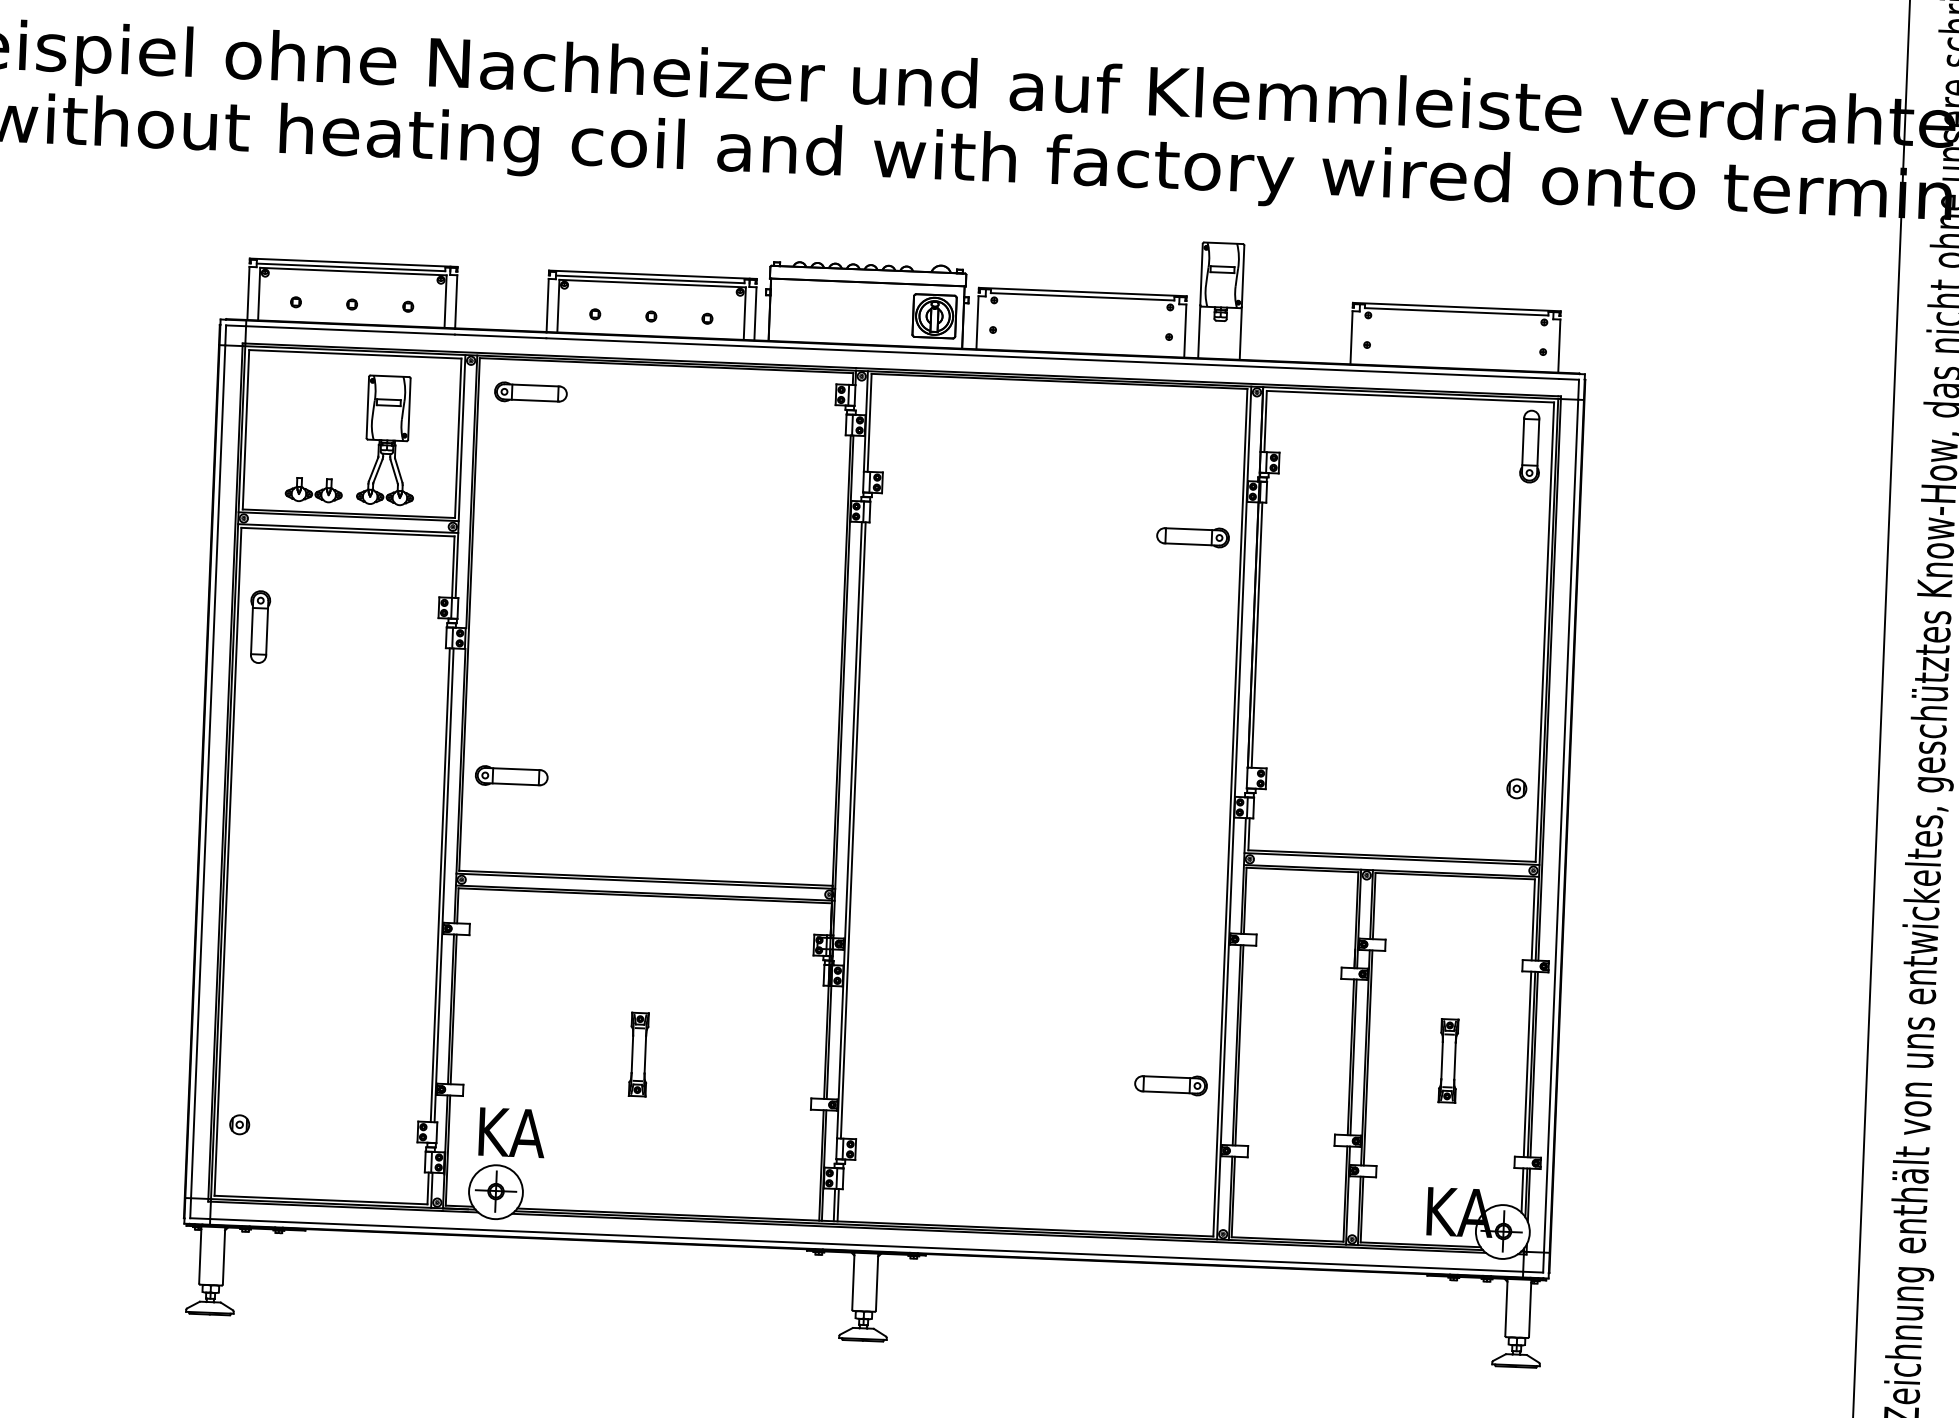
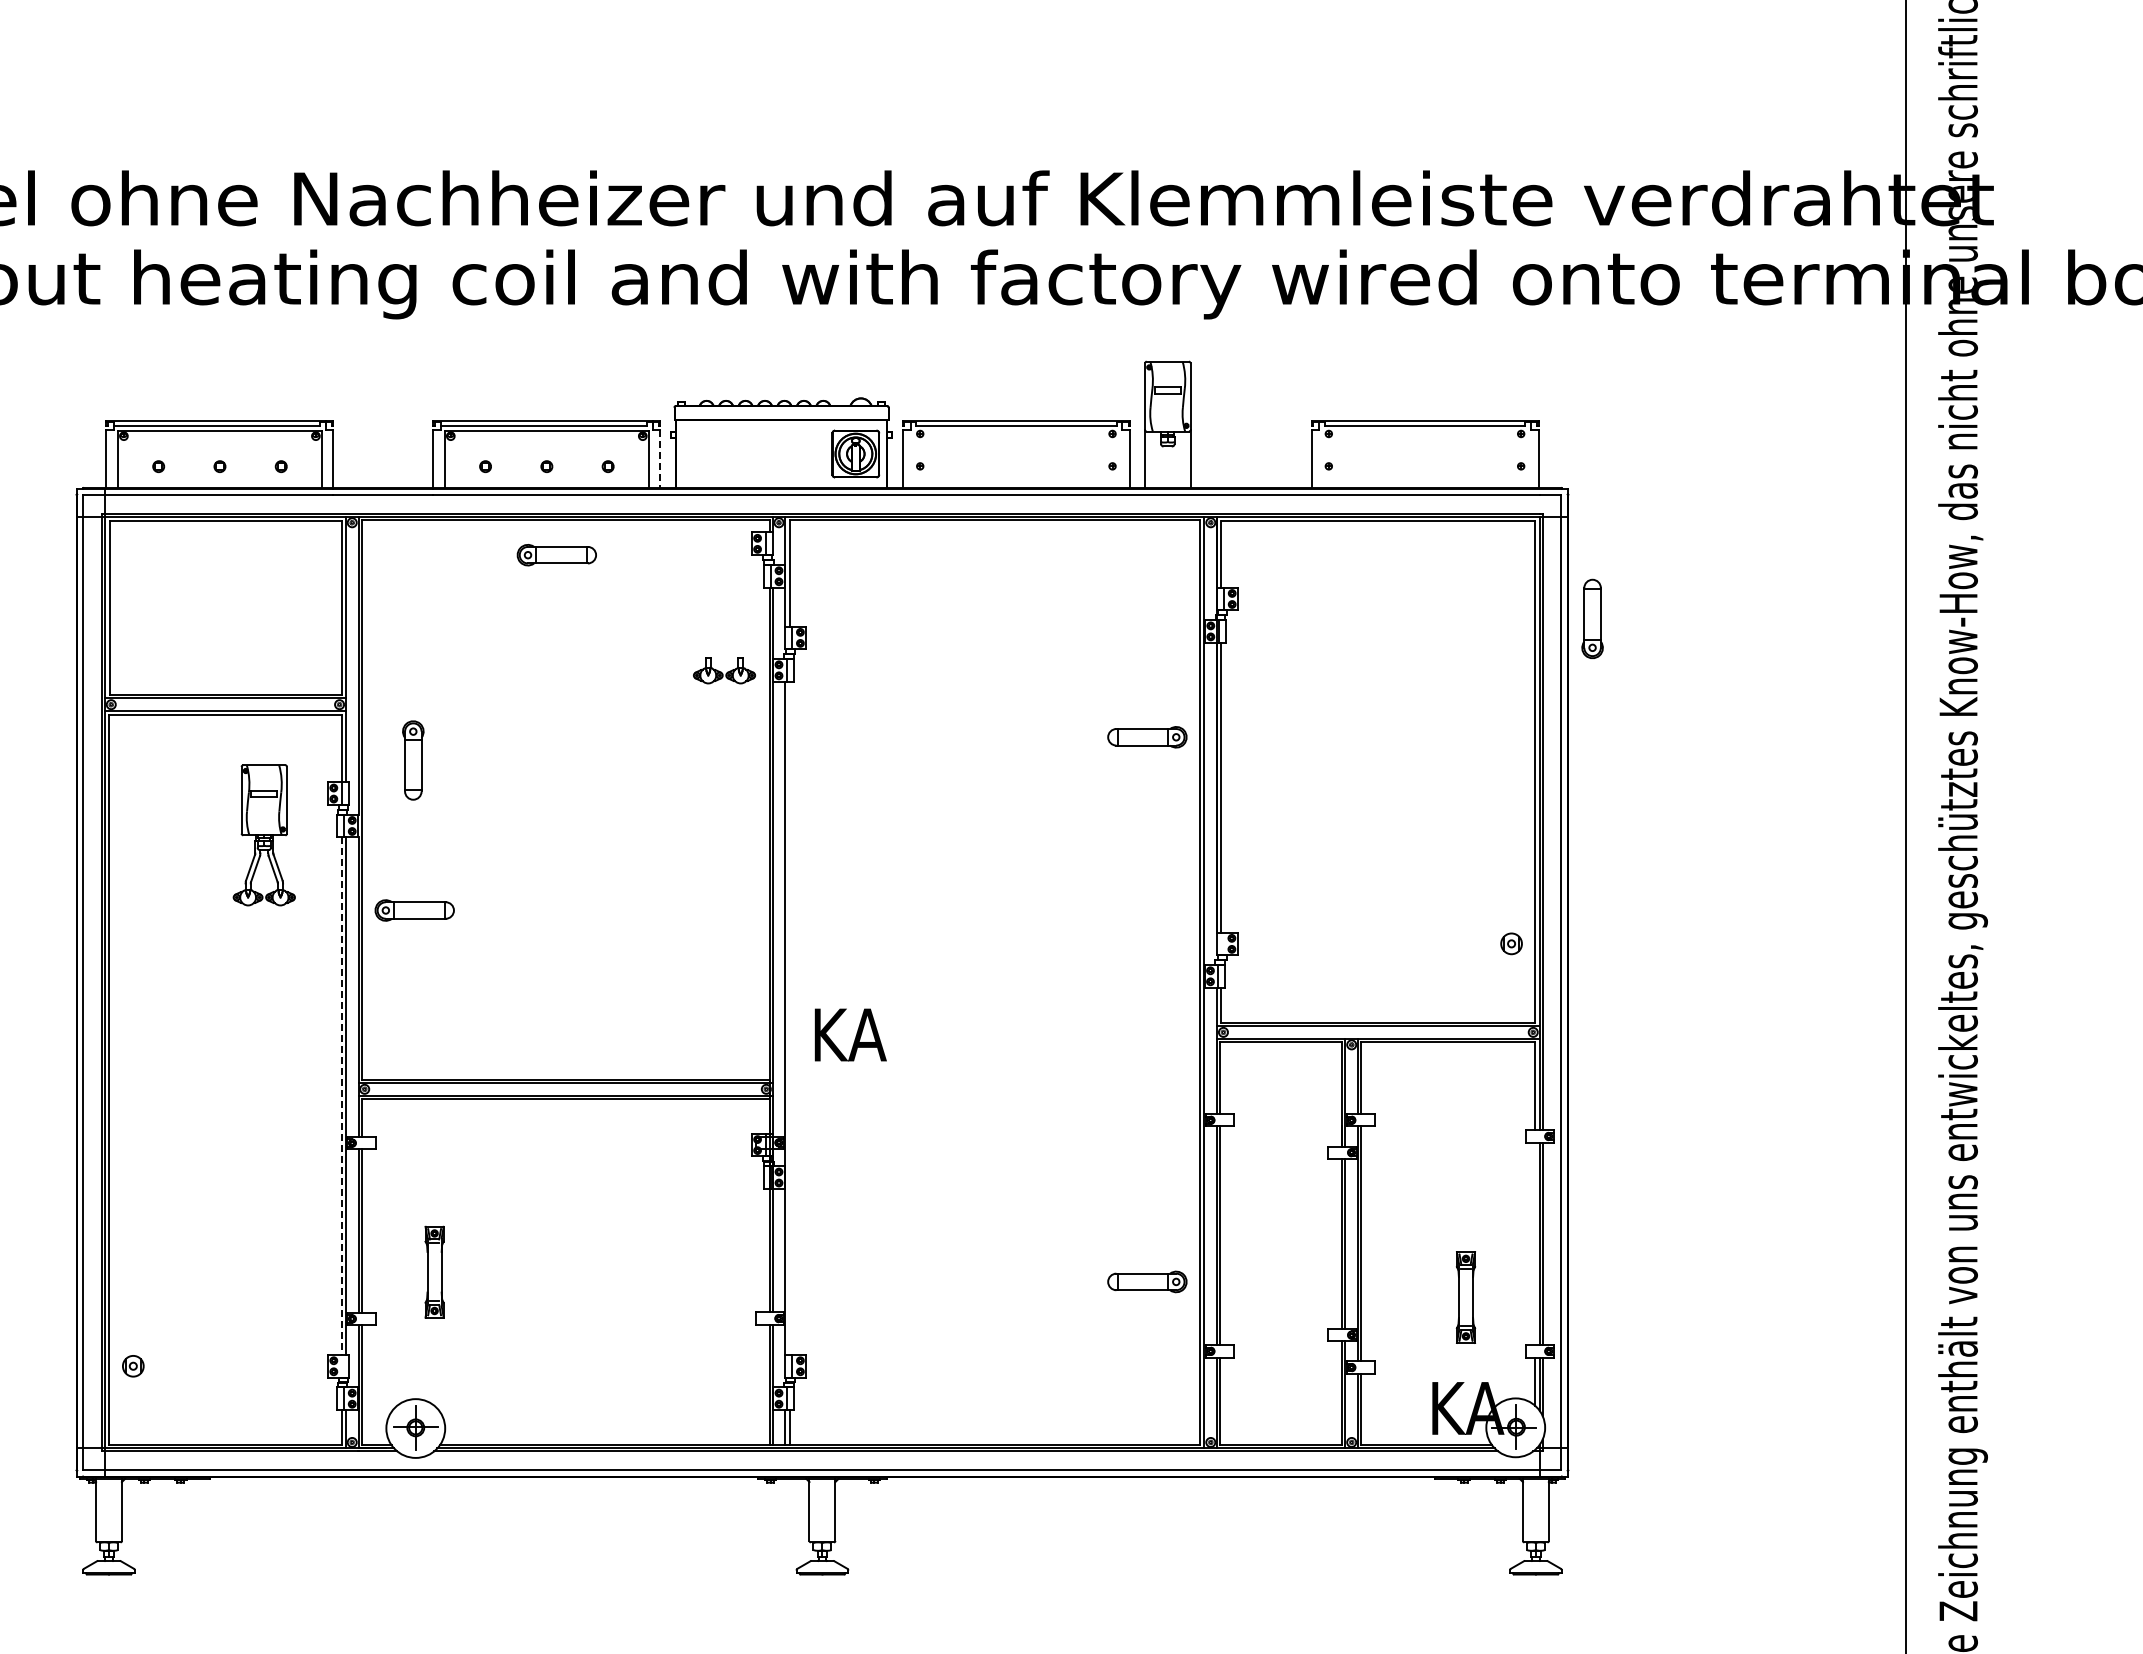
line: (755, 314) -> (660, 459), solid -> dashed
part: (530, 393) -> (556, 555), moved
part: (386, 440) -> (263, 835), moved
part: (1530, 446) -> (1592, 618), moved
part: (313, 489) -> (724, 670), moved
part: (1193, 537) -> (1147, 737), moved
part: (259, 627) -> (413, 760), moved
part: (511, 776) -> (414, 910), moved
line: (853, 829) -> (789, 1017), removed
line: (440, 885) -> (341, 1096), solid -> dashed
part: (638, 1053) -> (434, 1271), moved
part: (1448, 1060) -> (1465, 1297), moved
line: (1527, 1064) -> (1535, 1243), removed
text: (511, 1132) -> (850, 1034), moved

